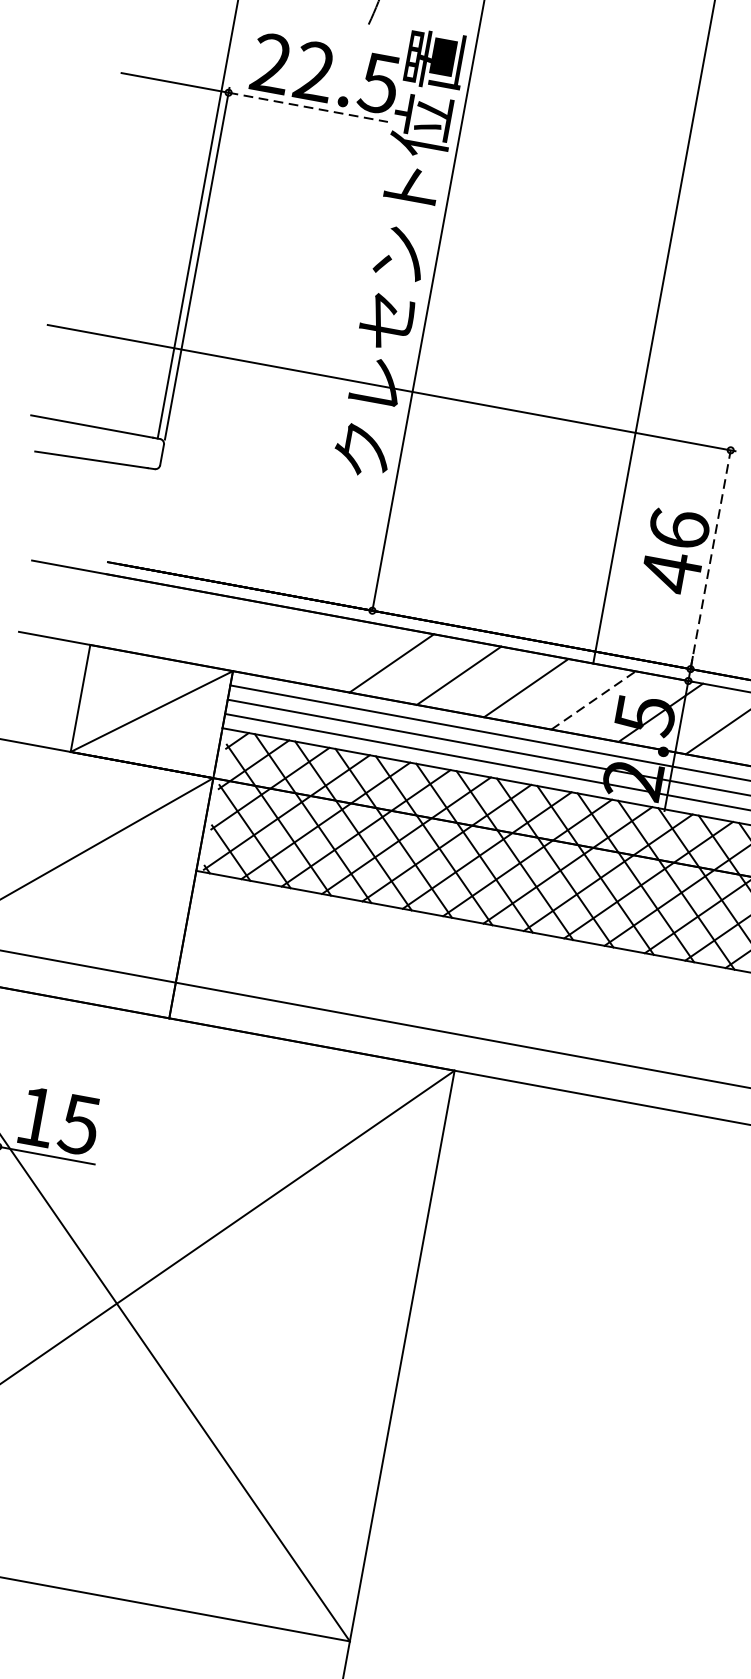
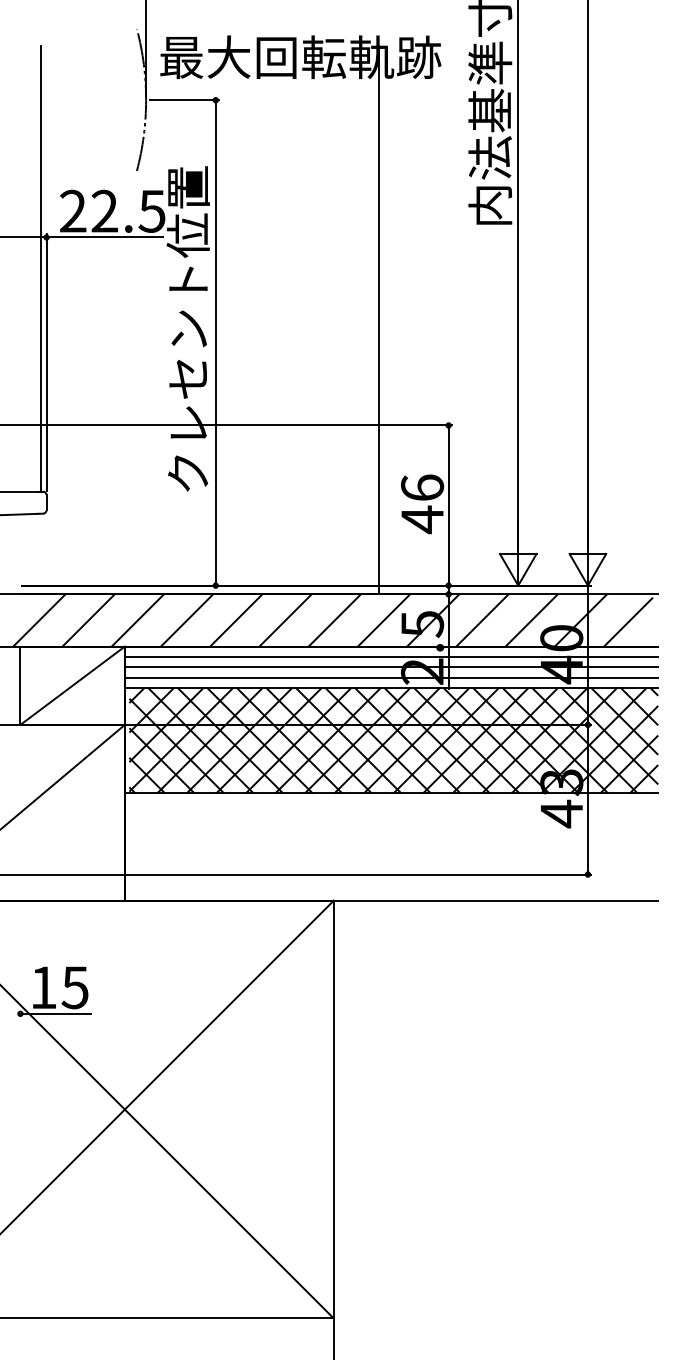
line: (309, 107) -> (105, 237), dashed -> solid
line: (710, 559) -> (448, 505), dashed -> solid
line: (122, 614) -> (39, 620), added
line: (189, 626) -> (88, 620), added
line: (256, 638) -> (137, 620), added
line: (323, 651) -> (186, 620), added
line: (594, 700) -> (384, 620), dashed -> solid

